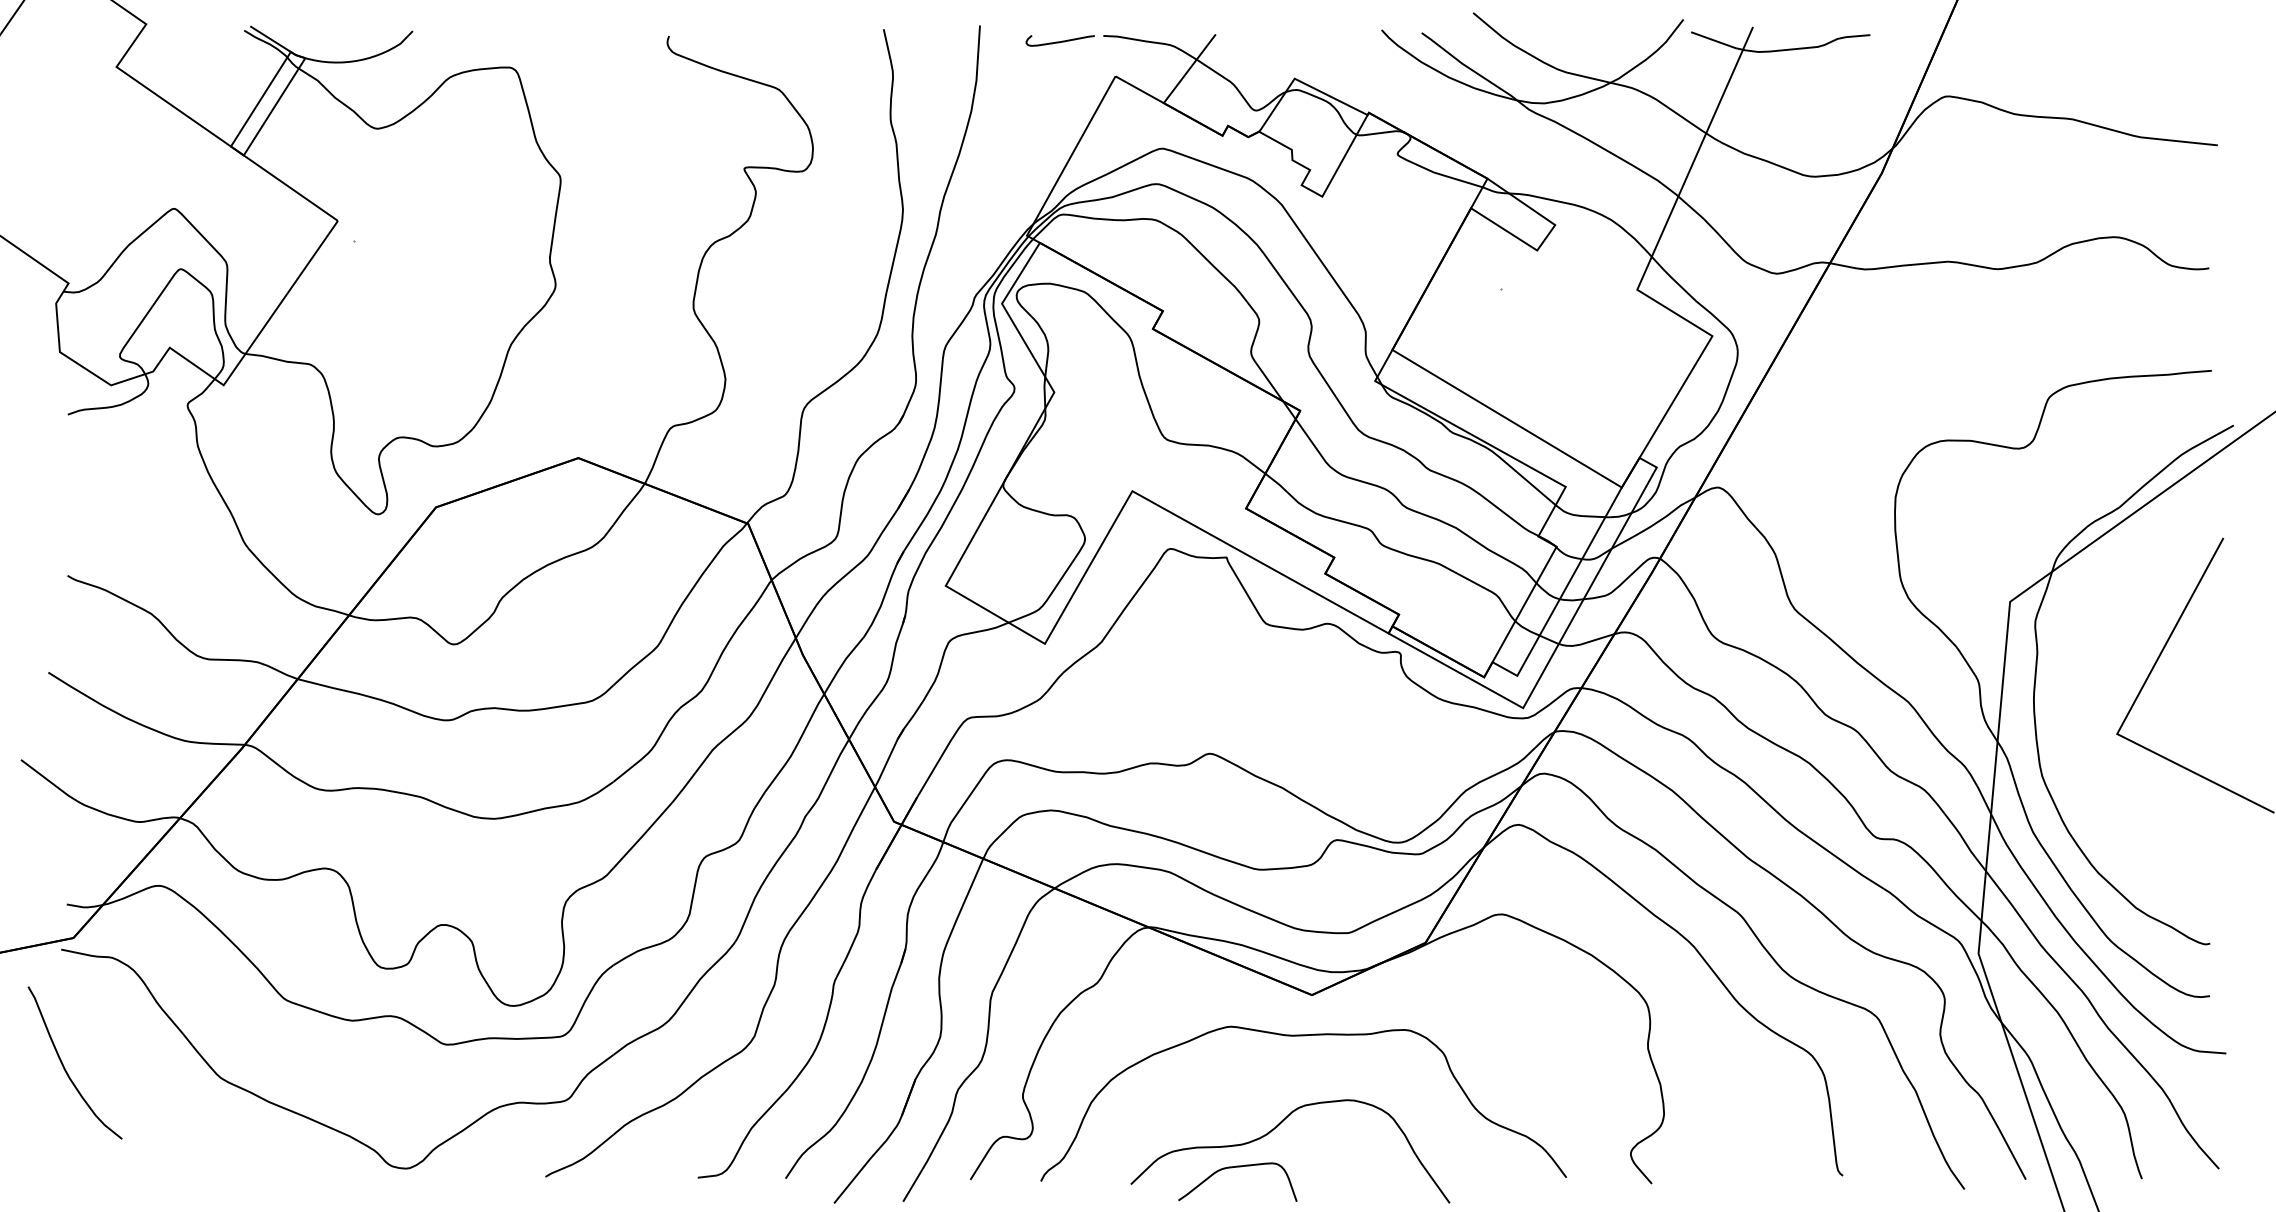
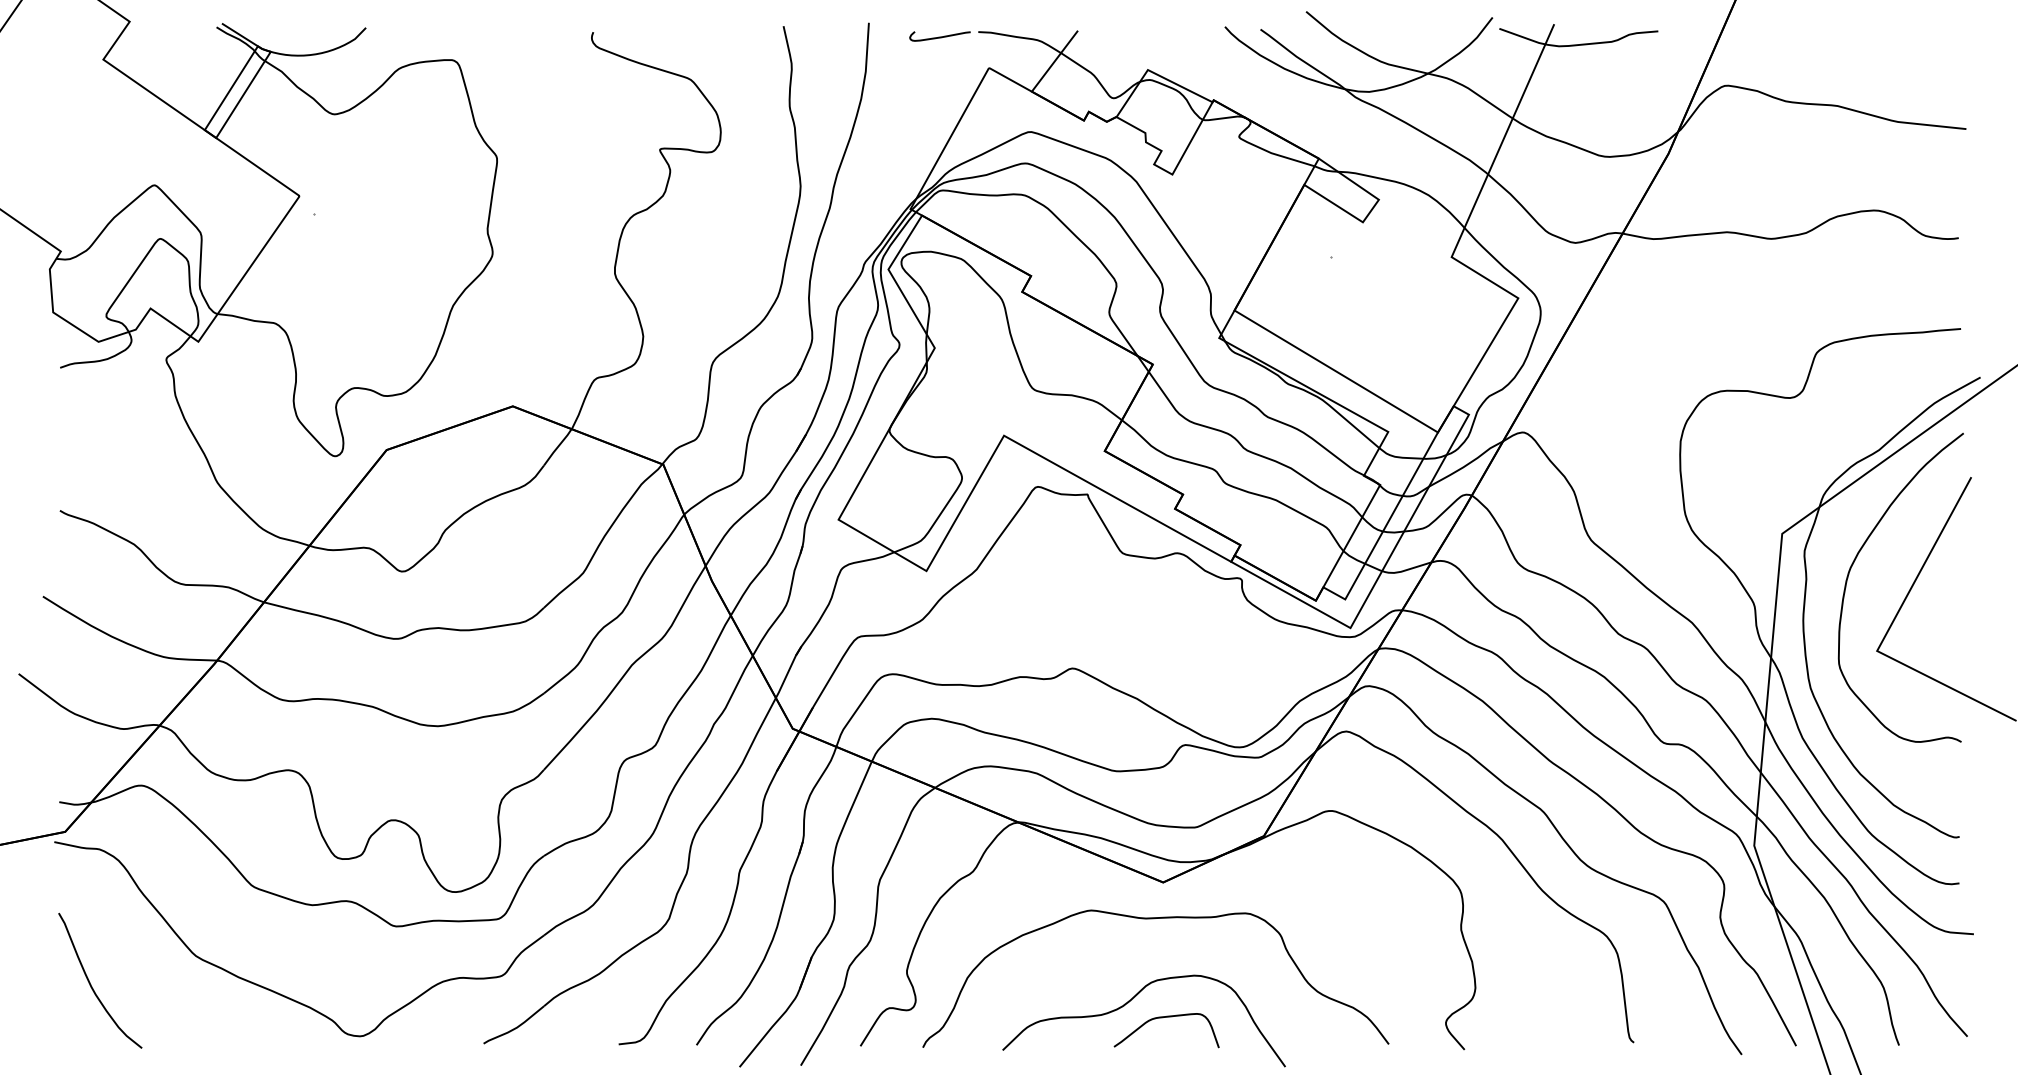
curve: (2090, 636) -> (1853, 564), added
curve: (64, 1066) -> (90, 983), moved
curve: (1232, 1168) -> (1161, 1018), moved

